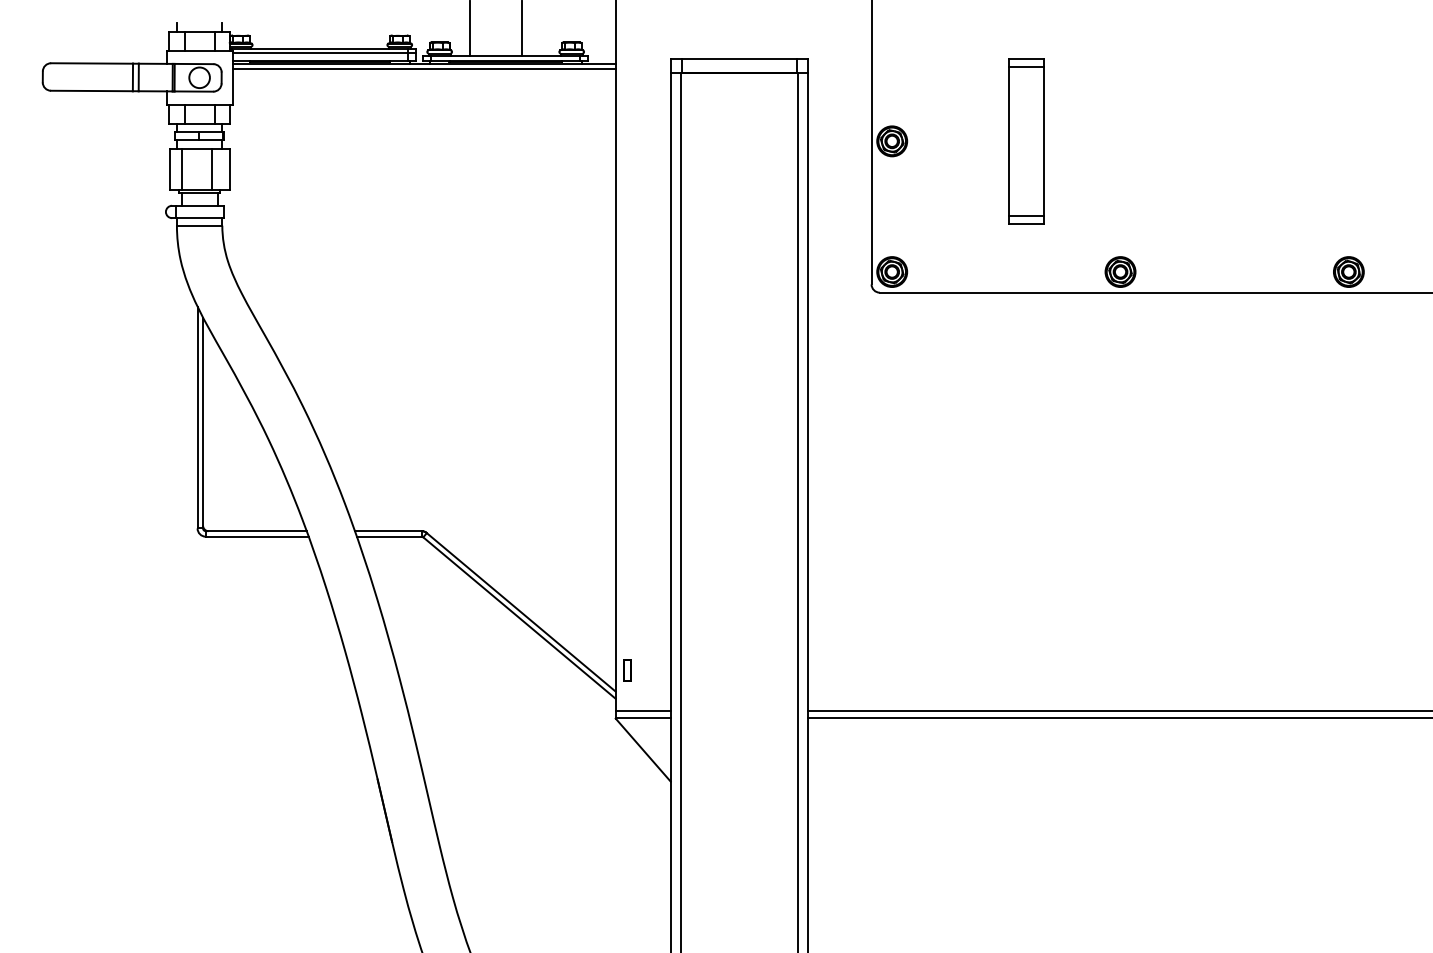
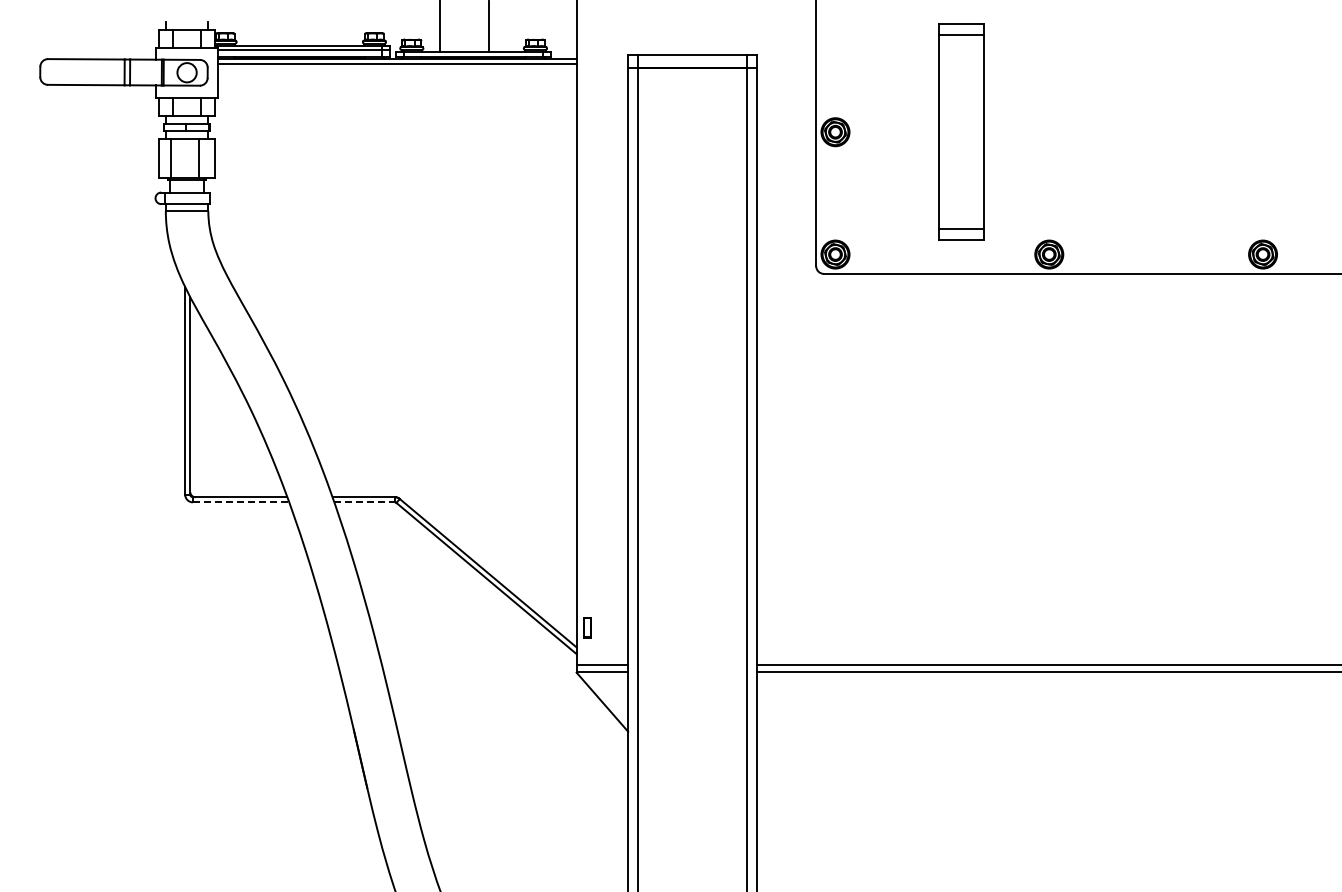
part: (1025, 141) -> (960, 132), size x1.4
line: (257, 536) -> (241, 502), solid -> dashed
line: (390, 536) -> (365, 502), solid -> dashed

